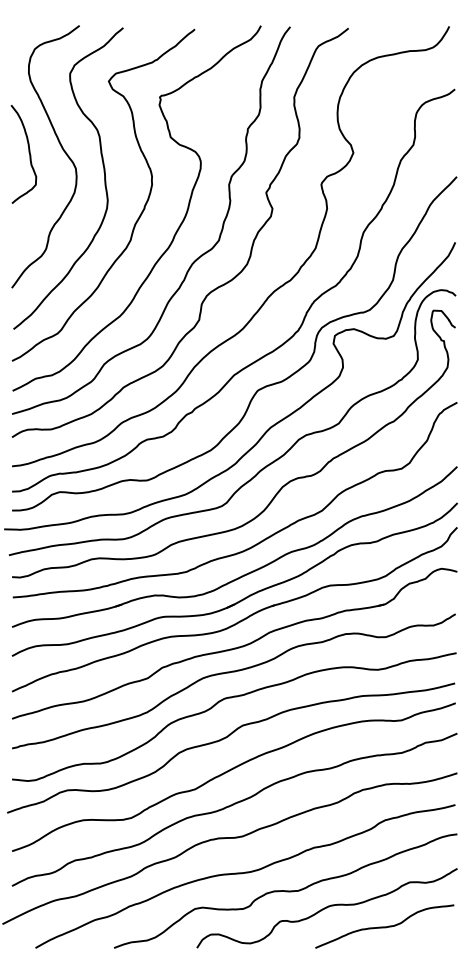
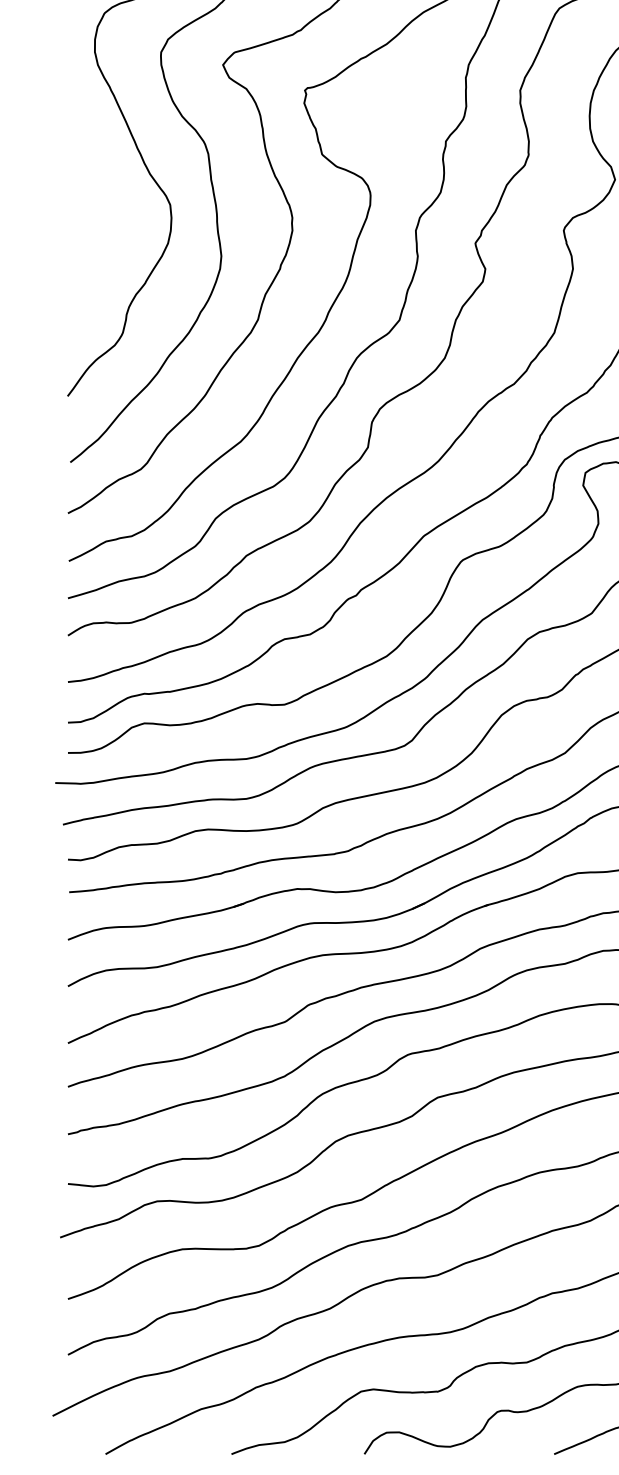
curve: (28, 152) -> (94, 179), removed

